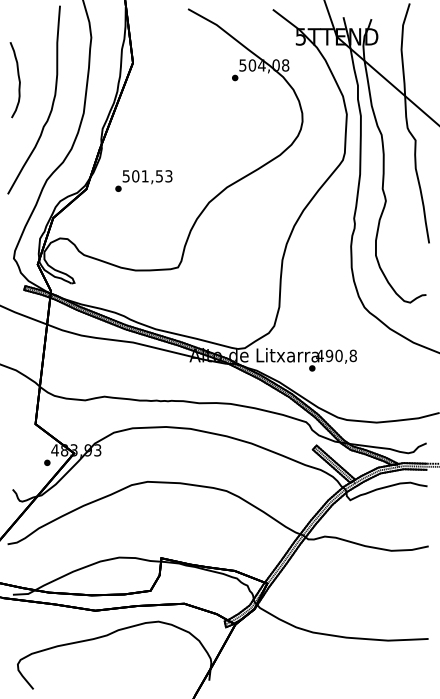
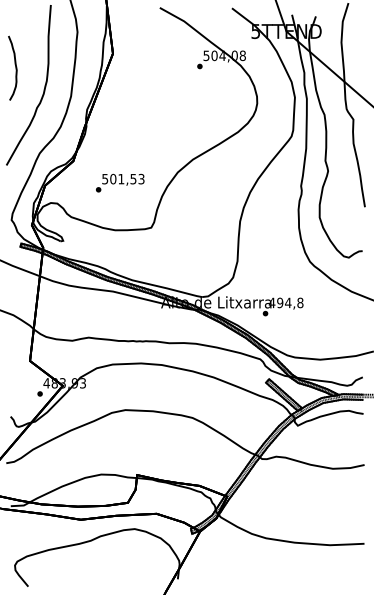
text: (144, 180) -> (120, 182), moved
text: (339, 355) -> (288, 302), 490,8 -> 494,8

